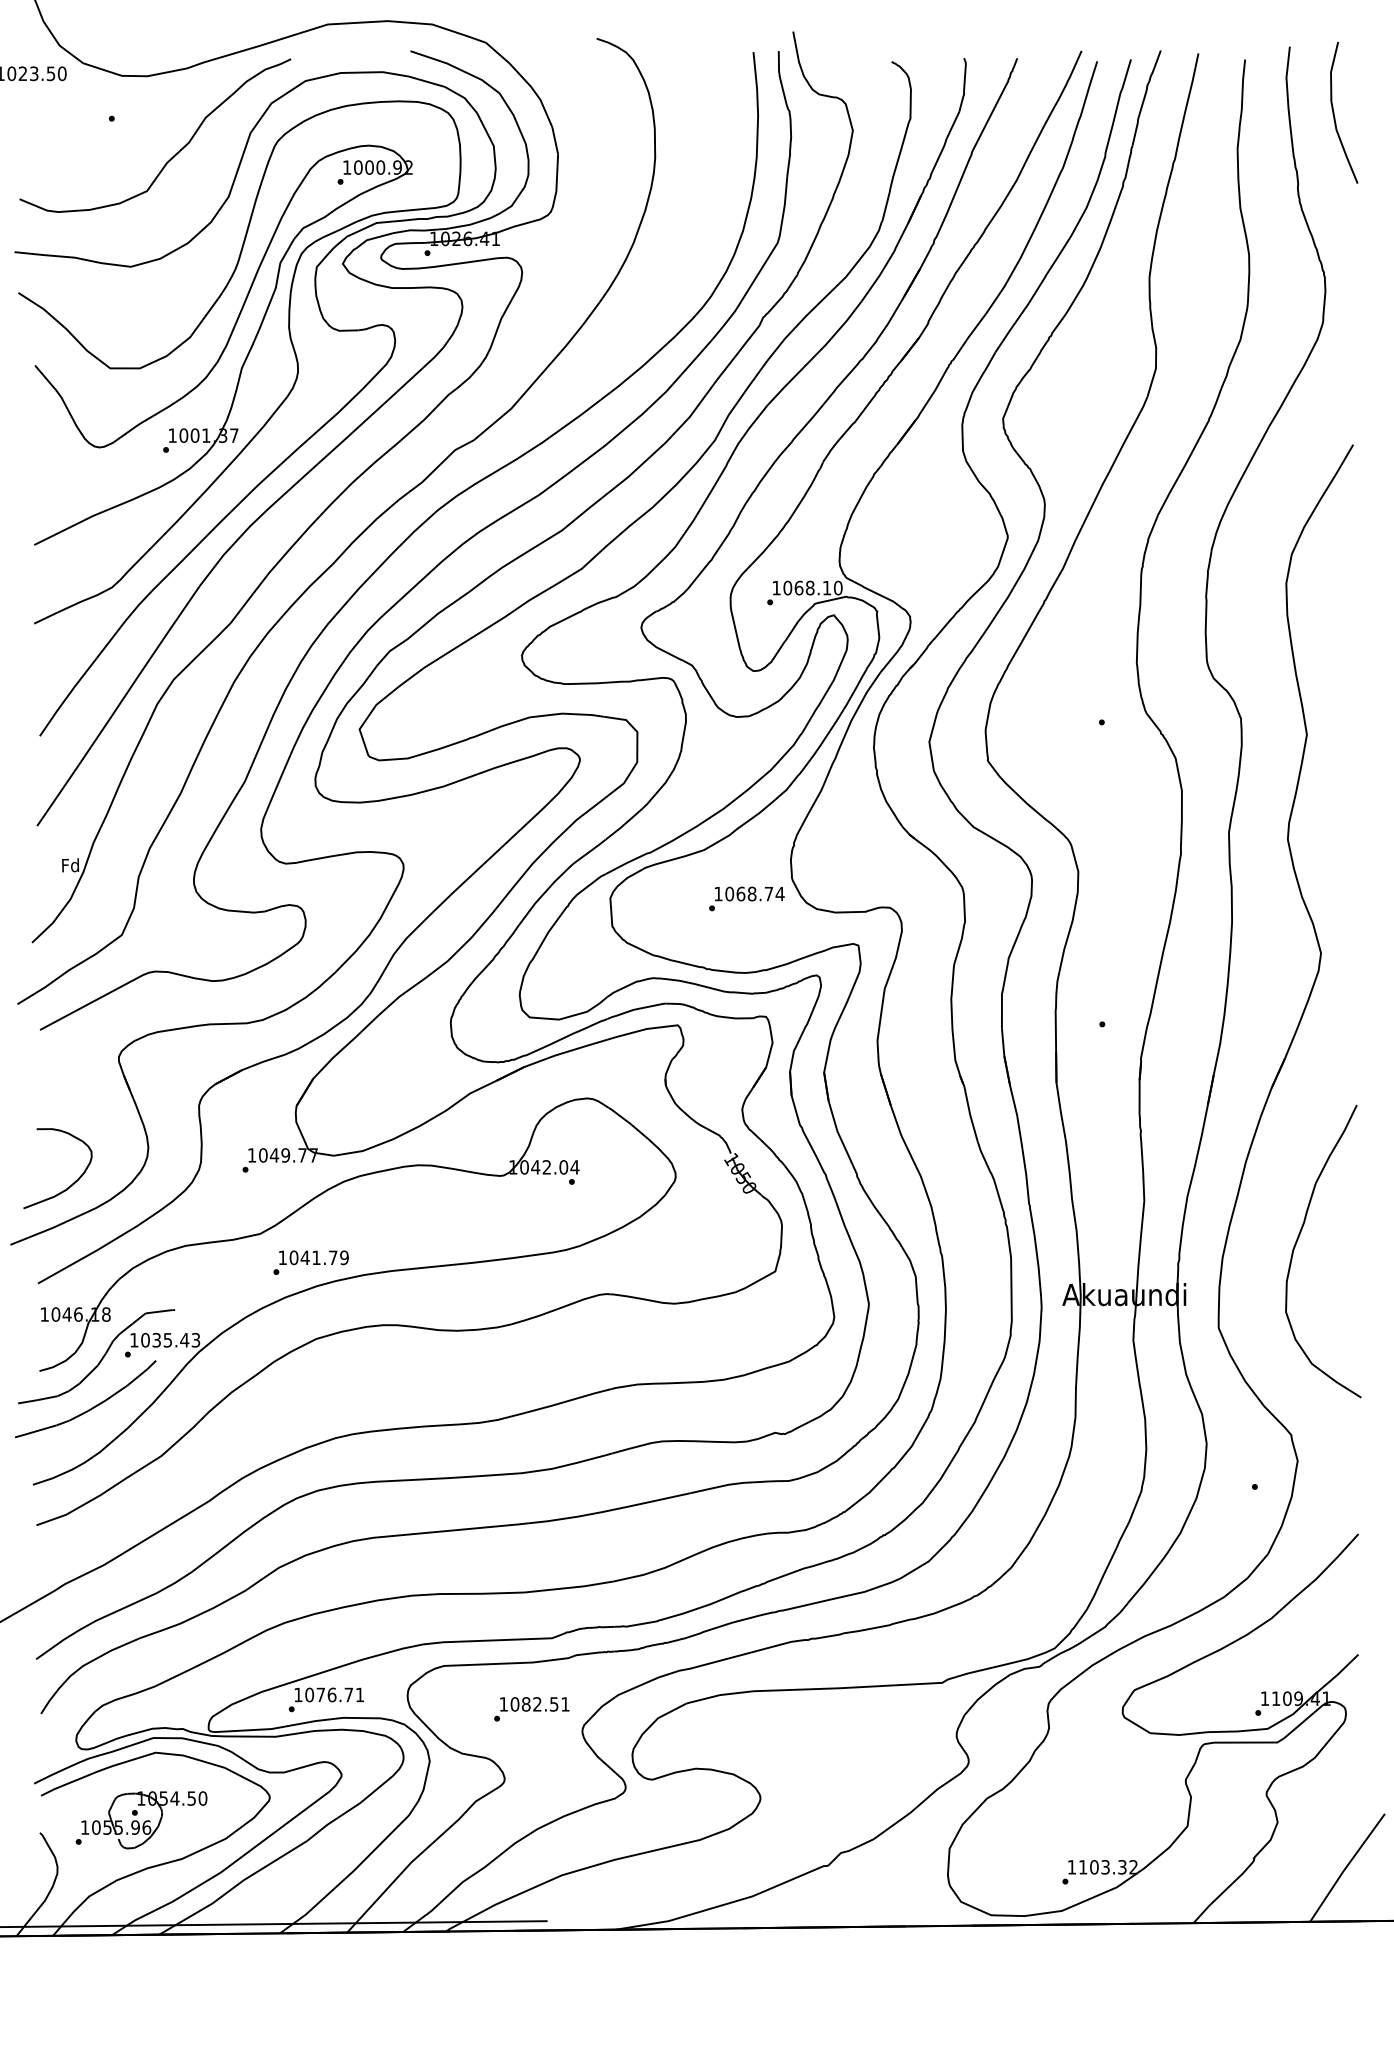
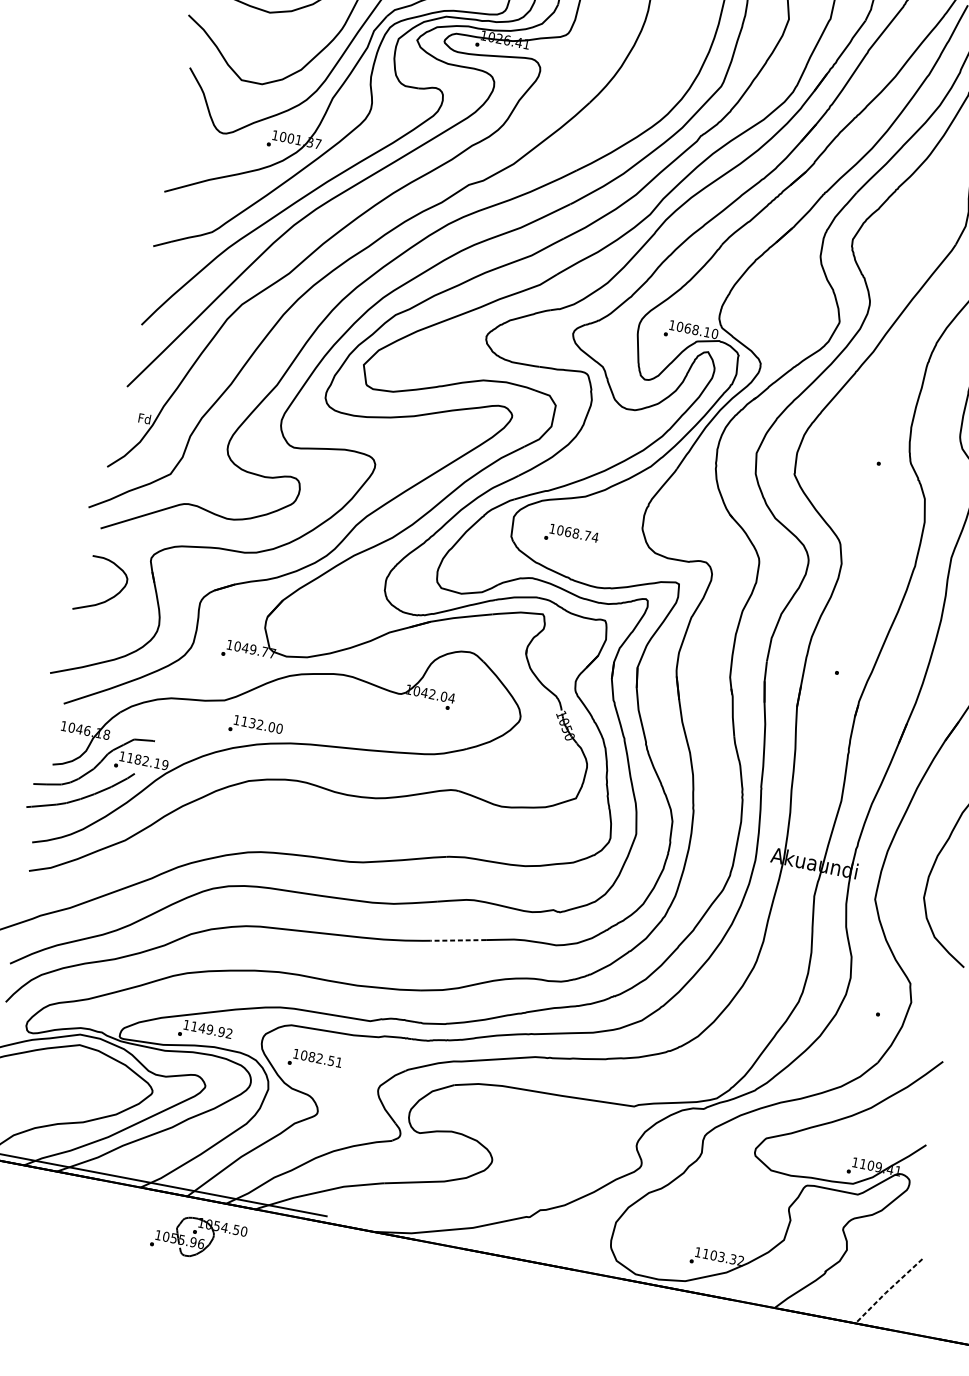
text: (746, 898) -> (571, 535), moved
curve: (68, 1186) -> (106, 599), moved
text: (318, 1257) -> (261, 724), 1041.79 -> 1132.00
text: (170, 1340) -> (147, 761), 1035.43 -> 1182.19
line: (650, 1501) -> (457, 940), solid -> dashed
text: (334, 1694) -> (211, 1029), 1076.71 -> 1149.92
text: (531, 1709) -> (314, 1061), moved
part: (141, 1820) -> (198, 1238), moved
line: (1346, 1867) -> (888, 1290), solid -> dashed

